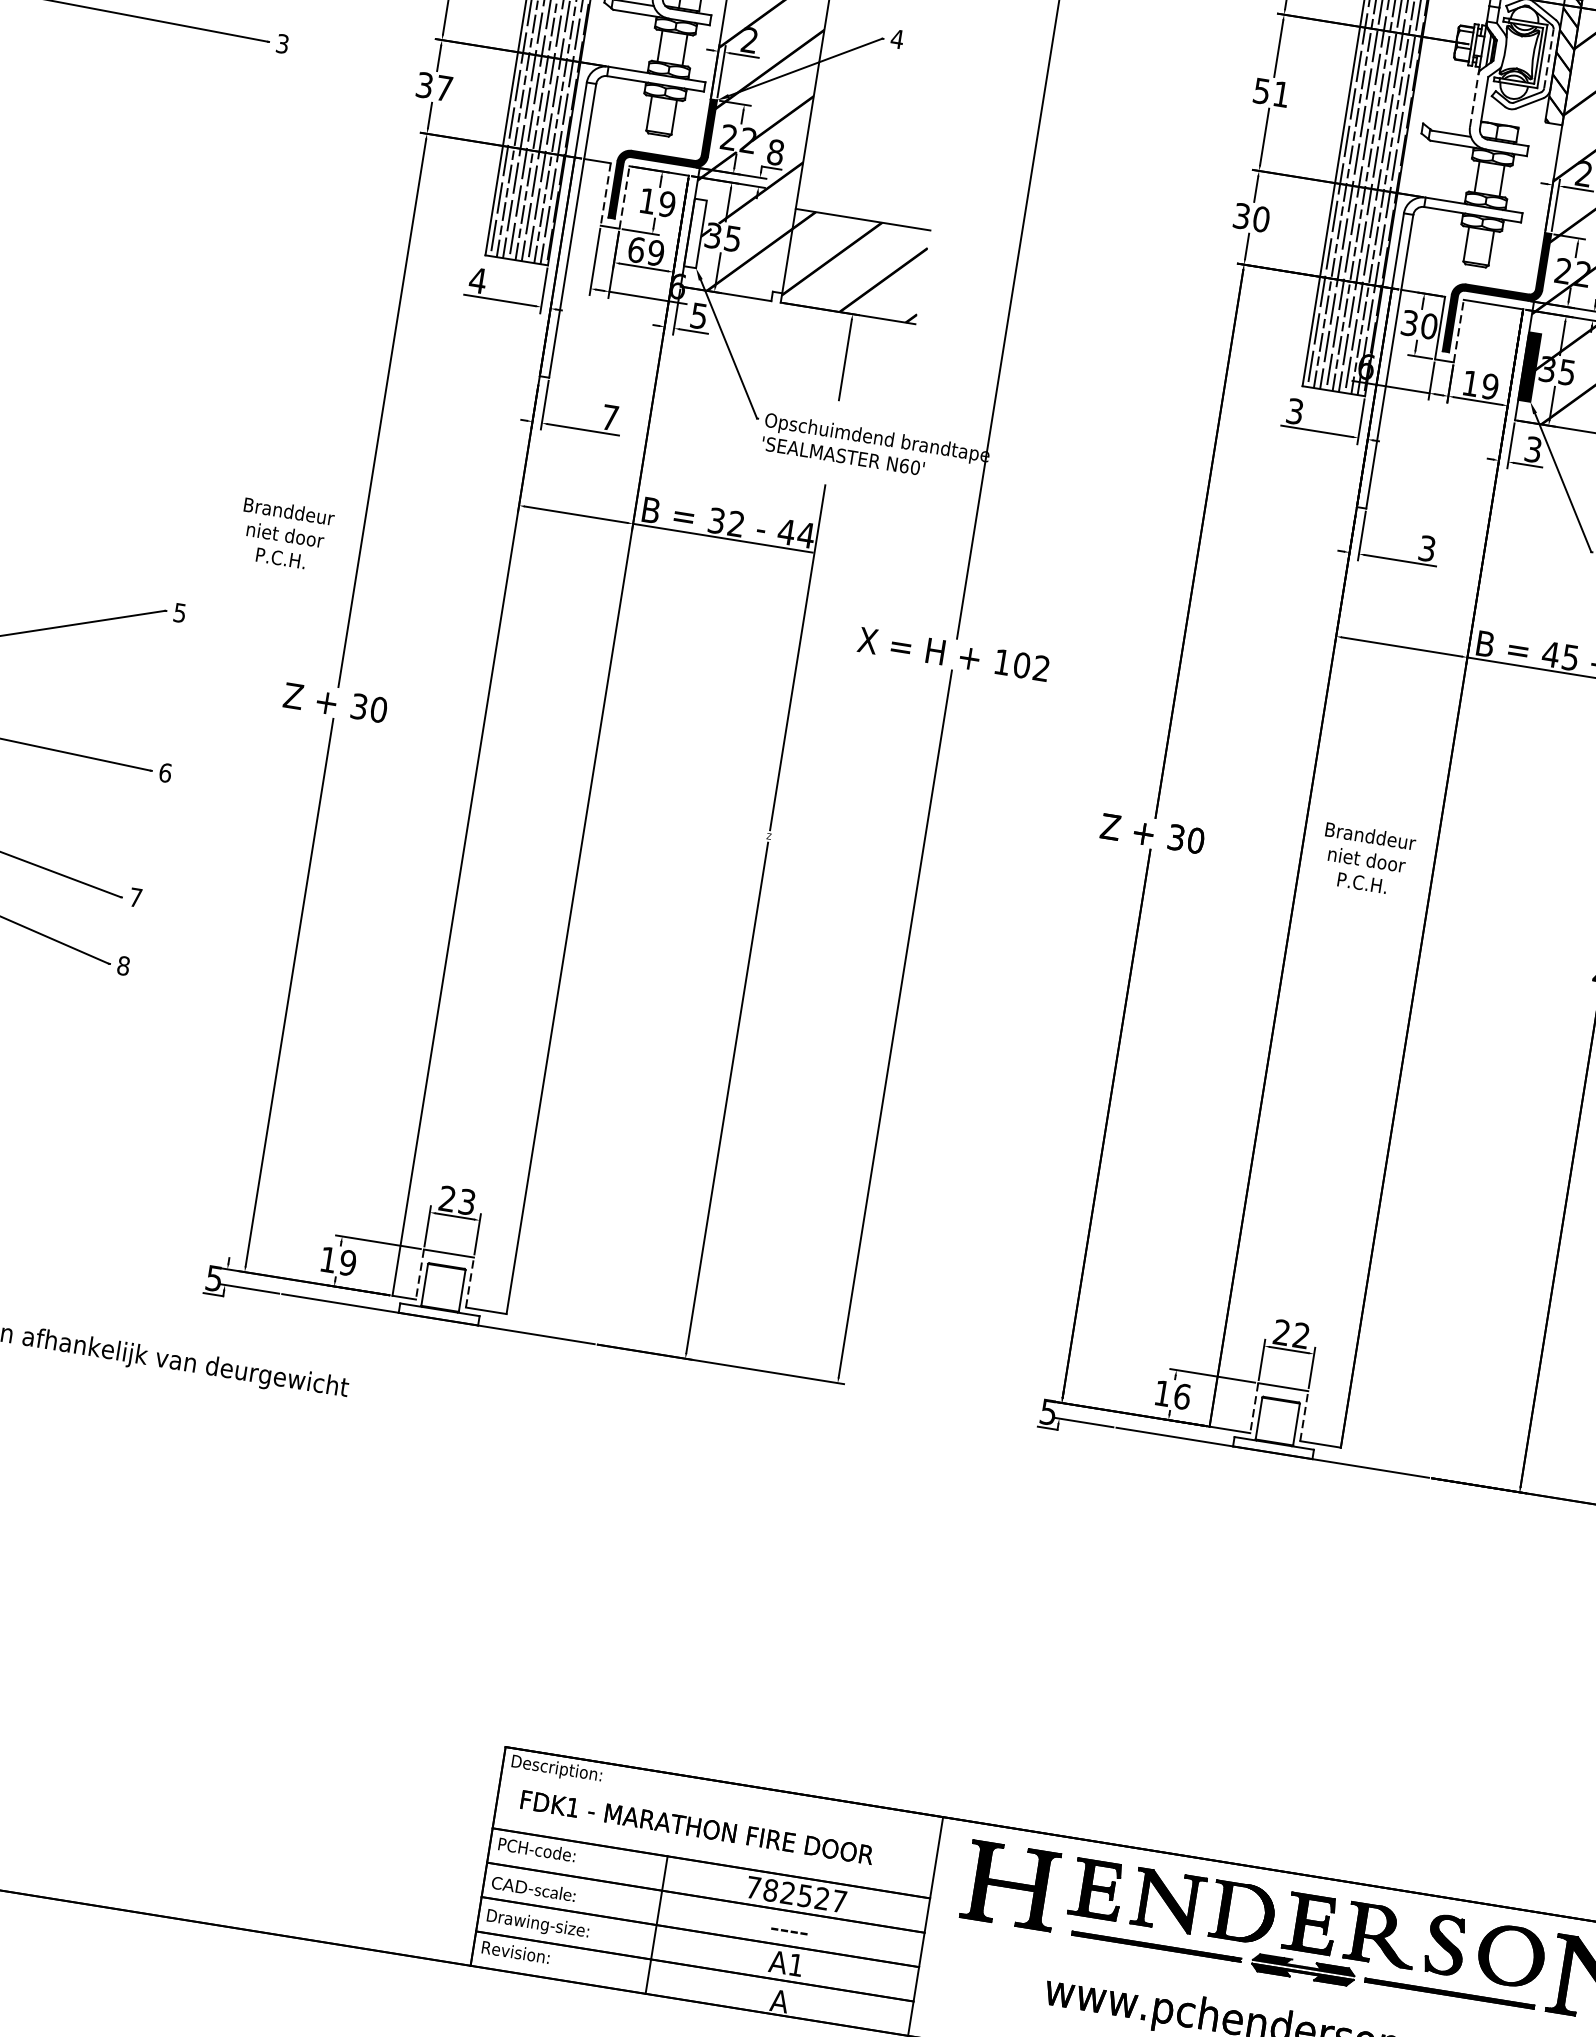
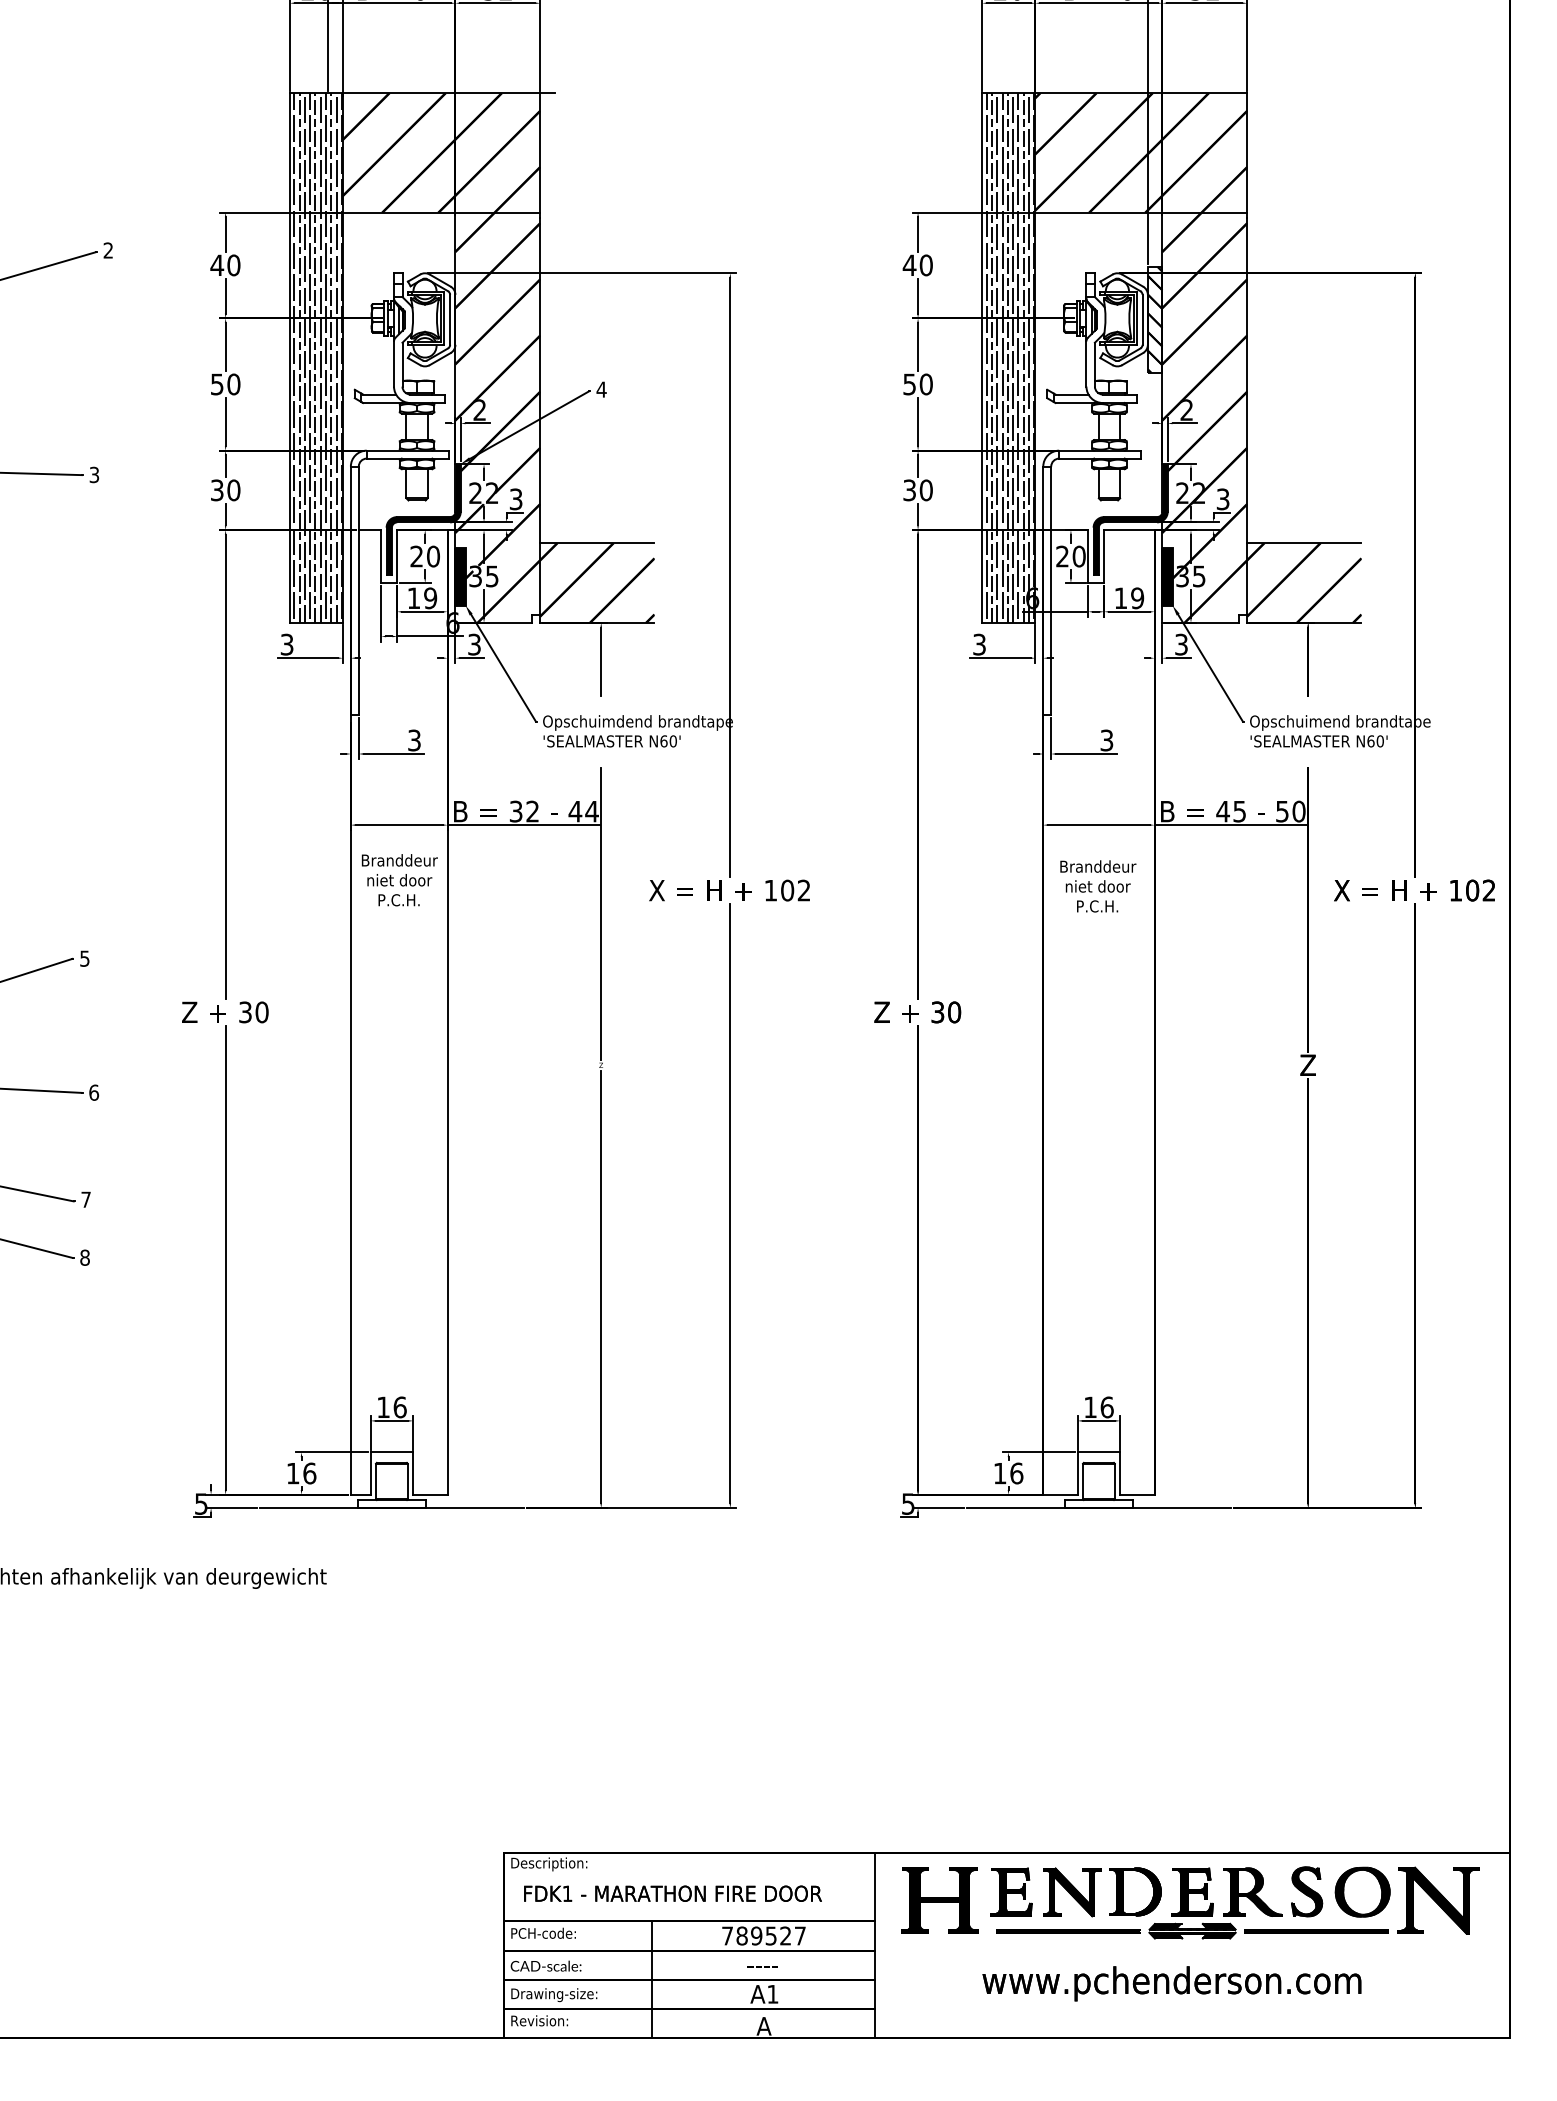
line: (1548, 58) -> (1142, 319), dashed -> solid
text: (443, 88) -> (233, 490), 37 -> 30
text: (1280, 94) -> (925, 384), 51 -> 50
line: (1474, 101) -> (1086, 364), dashed -> solid
text: (774, 152) -> (515, 499), 8 -> 3
line: (605, 195) -> (381, 557), dashed -> solid
line: (624, 197) -> (397, 556), dashed -> solid
text: (656, 202) -> (424, 556), 19 -> 20
fill: (695, 232) -> (460, 576), added
text: (635, 250) -> (413, 598), 69 -> 19
text: (477, 280) -> (286, 644), 4 -> 3
text: (699, 314) -> (474, 643), 5 -> 3
text: (1409, 323) -> (1062, 556), 30 -> 20
line: (1459, 331) -> (1104, 556), dashed -> solid
text: (610, 417) -> (414, 740), 7 -> 3
text: (285, 535) -> (399, 880), moved
text: (1367, 859) -> (1098, 886), moved
text: (456, 1200) -> (391, 1407), 23 -> 16
text: (347, 1262) -> (309, 1473), 19 -> 16
line: (419, 1275) -> (370, 1474), dashed -> solid
line: (470, 1282) -> (413, 1473), dashed -> solid
text: (1291, 1334) -> (1098, 1407), 22 -> 16
line: (1253, 1409) -> (1077, 1474), dashed -> solid
line: (1304, 1416) -> (1120, 1473), dashed -> solid
text: (787, 1892) -> (756, 1935), 782527 -> 789527

